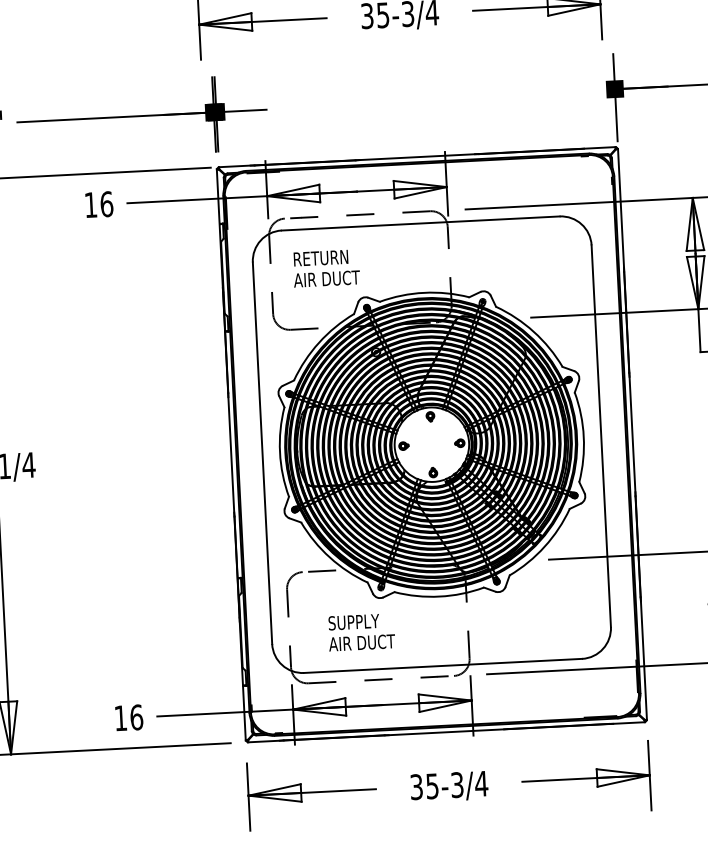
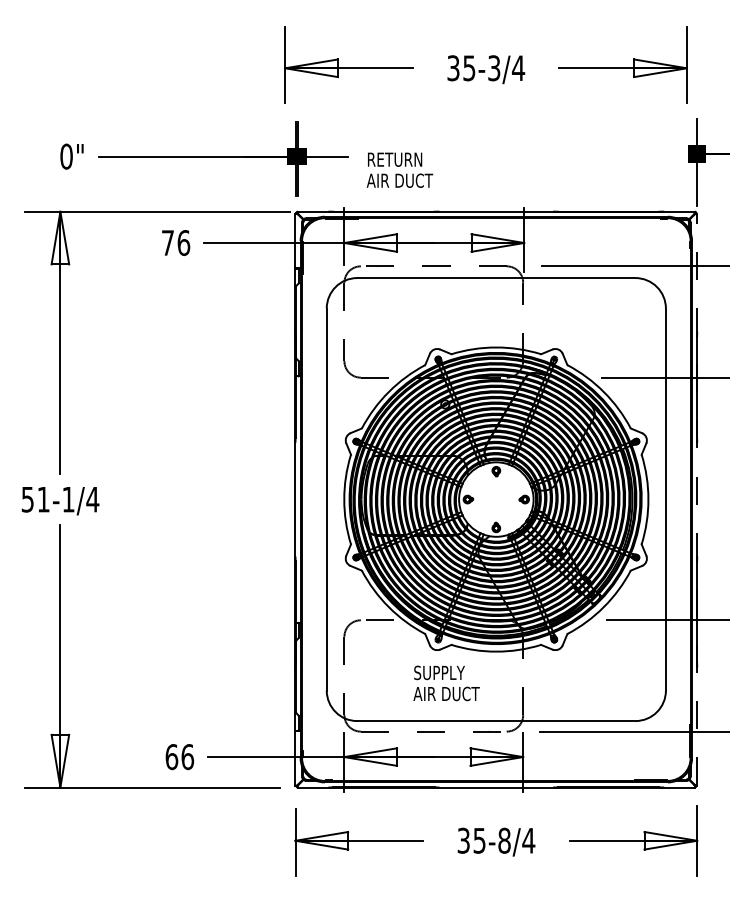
text: (90, 204) -> (167, 242), 16 -> 76
text: (325, 267) -> (399, 169), moved
line: (632, 434) -> (697, 499), solid -> dashed
text: (361, 632) -> (446, 683), moved
text: (120, 718) -> (171, 757), 16 -> 66
text: (457, 784) -> (504, 840), 35-3/4 -> 35-8/4

